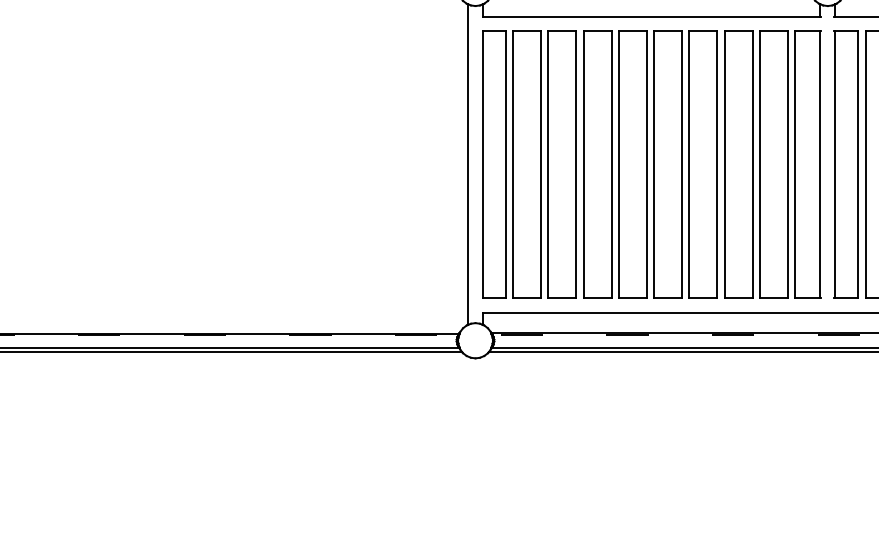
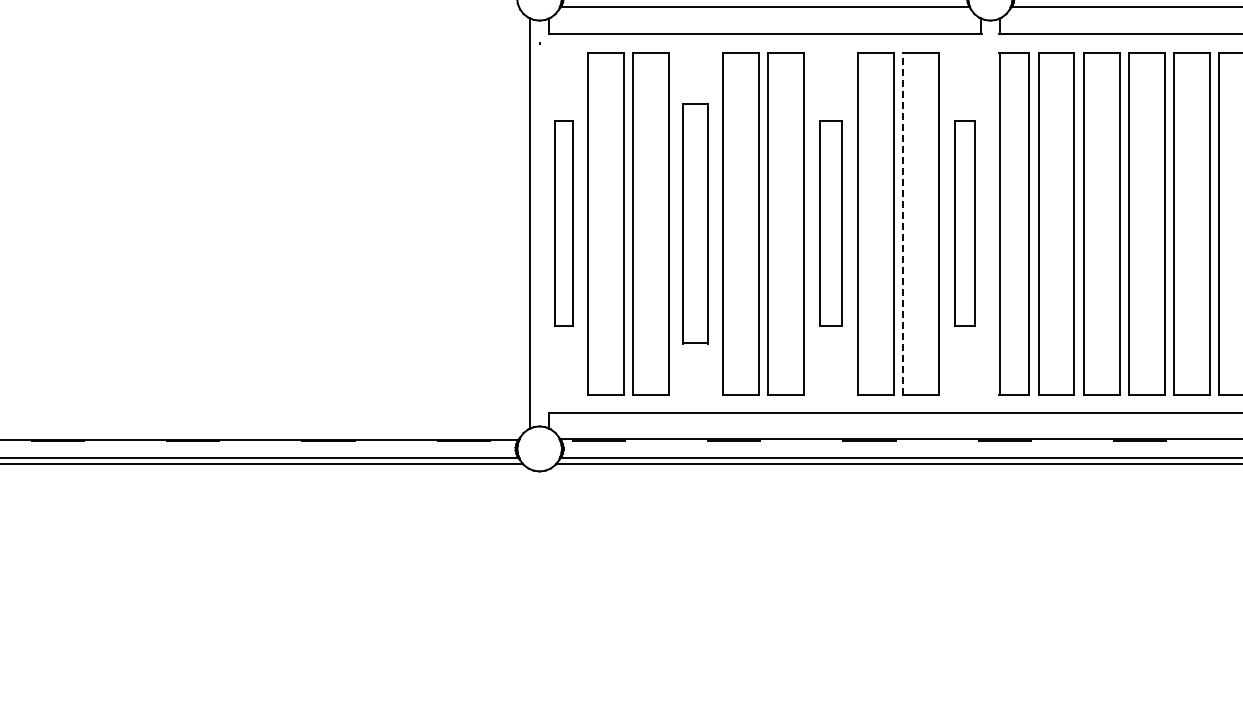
part: (494, 164) -> (563, 223), size x0.6
part: (597, 164) -> (695, 223), size x0.7
part: (702, 164) -> (830, 223), size x0.6
line: (759, 164) -> (903, 223), solid -> dashed
part: (808, 164) -> (965, 223), size x0.6

